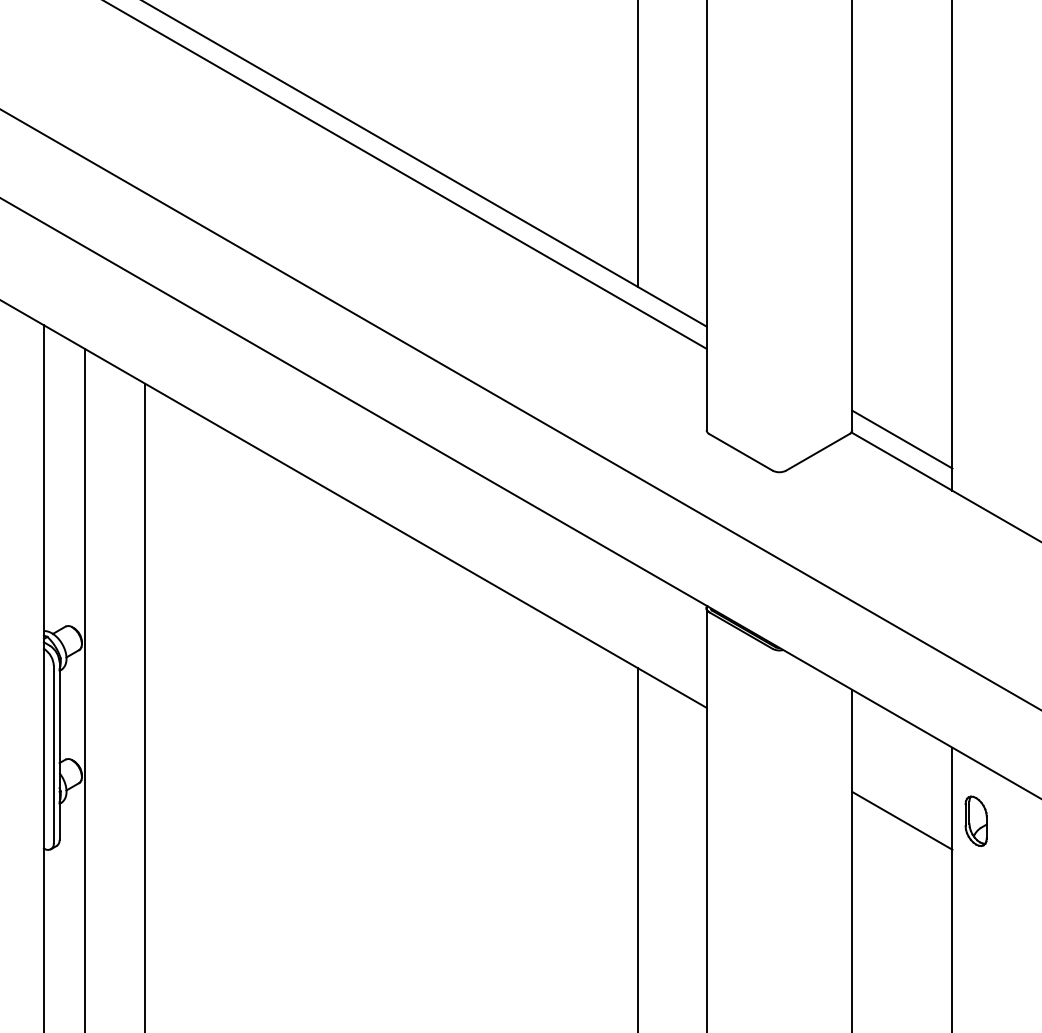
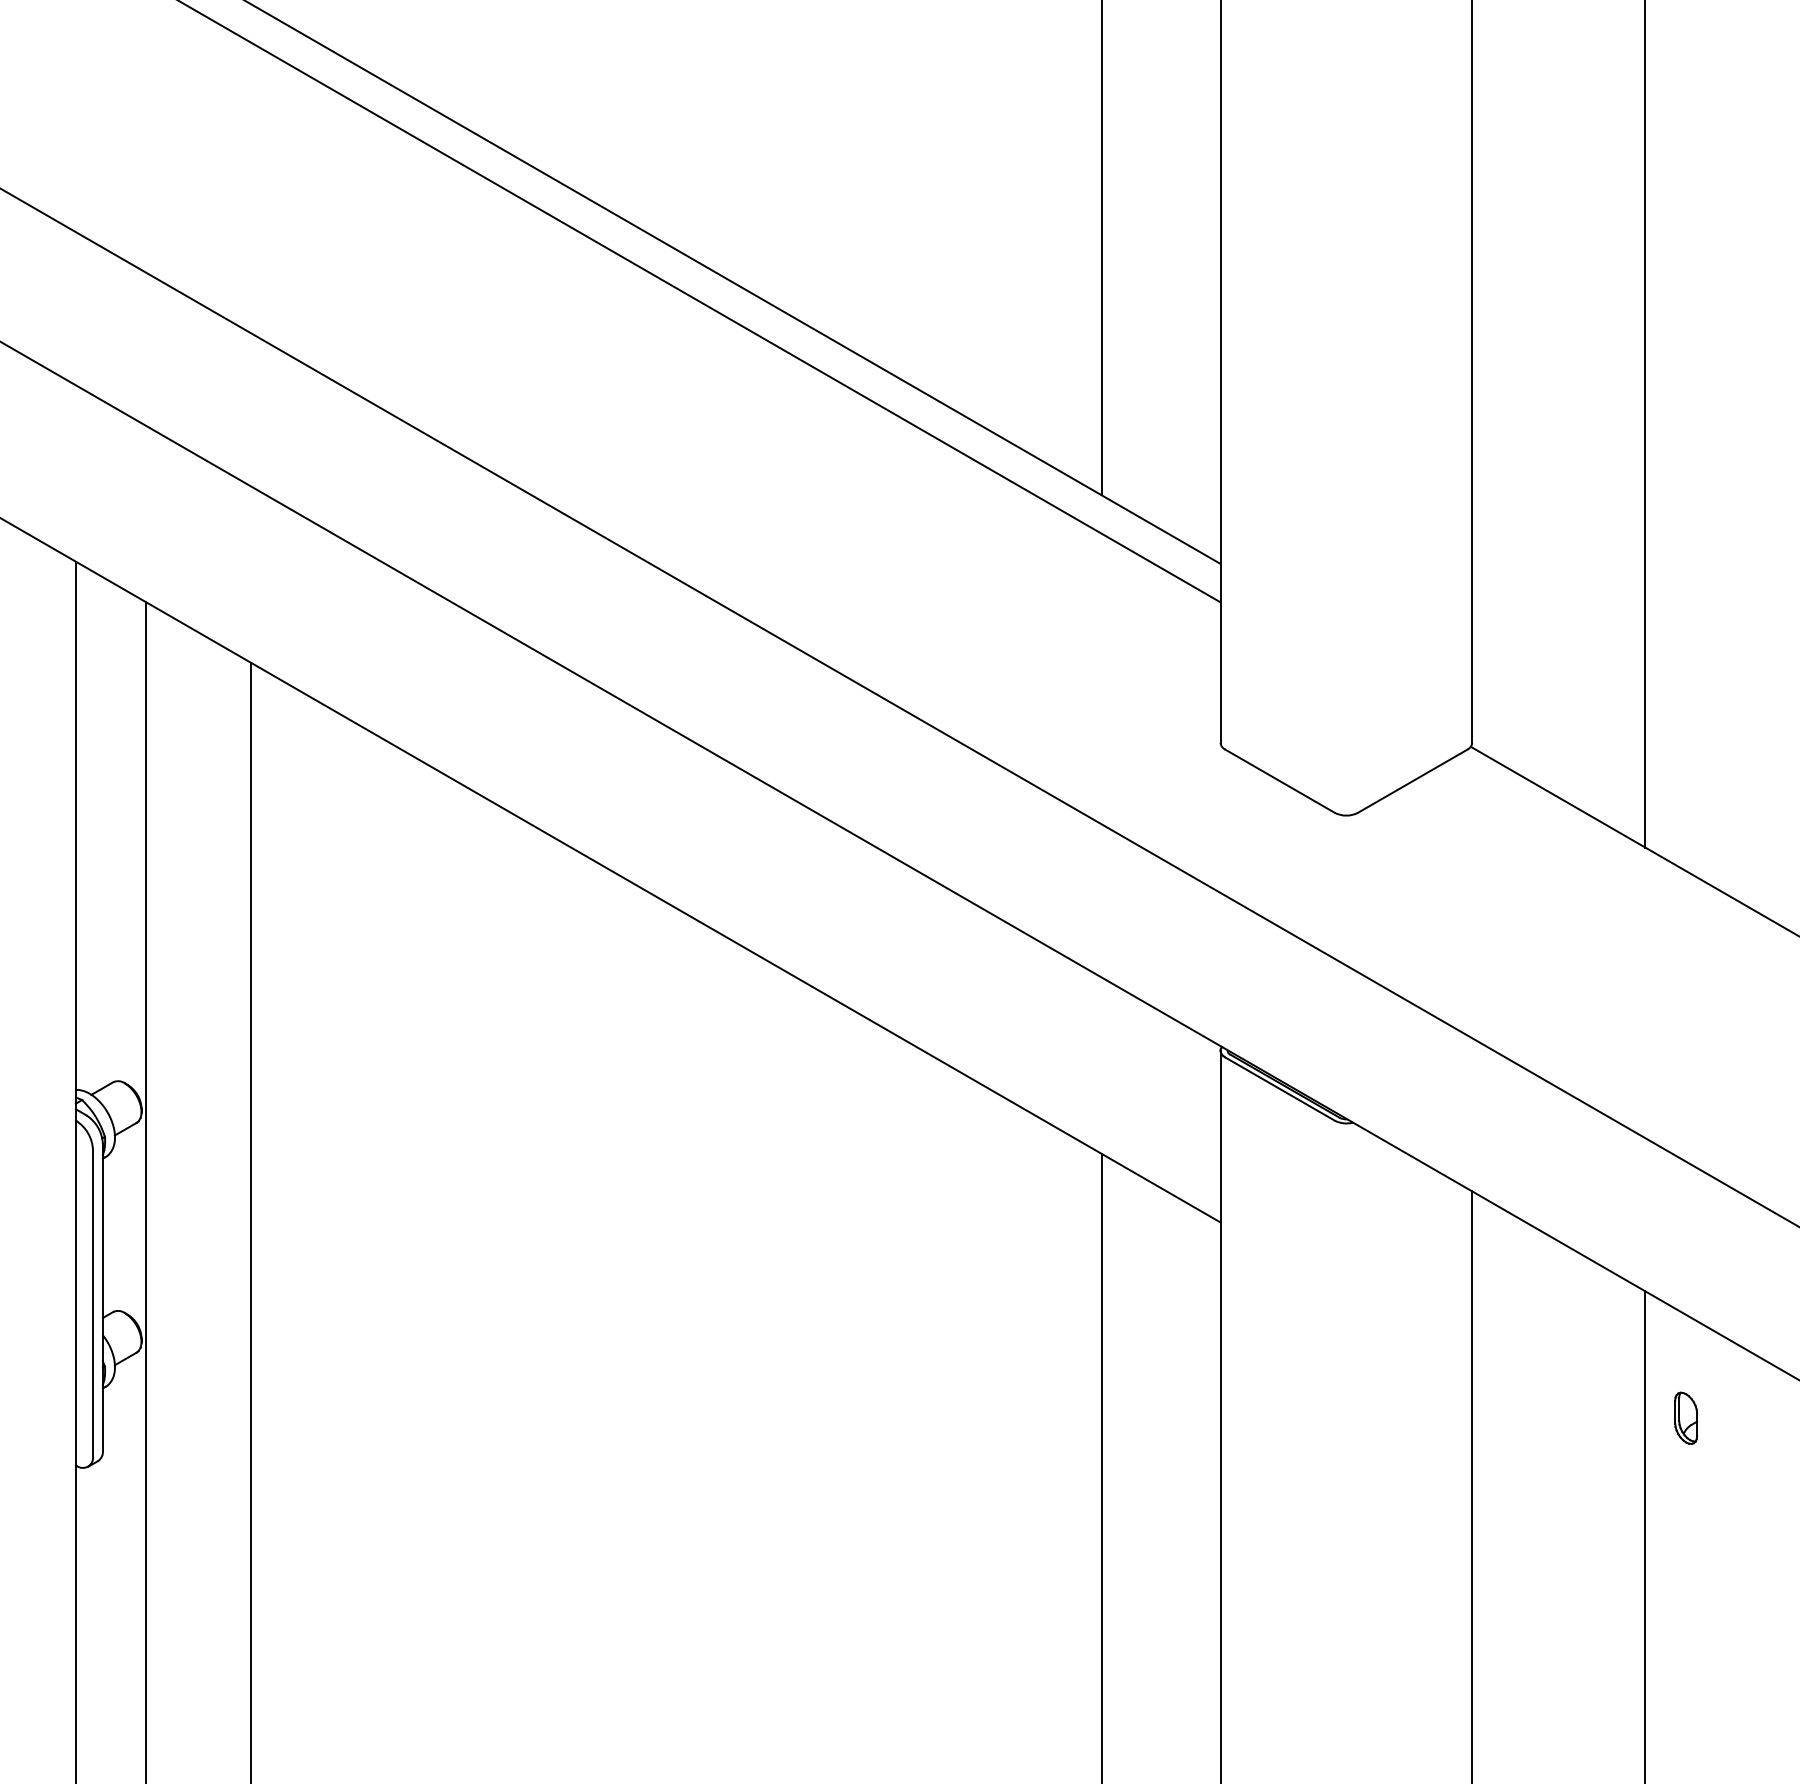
line: (902, 439) -> (1559, 758), removed
line: (902, 820) -> (1559, 1417), removed
part: (975, 820) -> (1685, 1417), size x0.6

